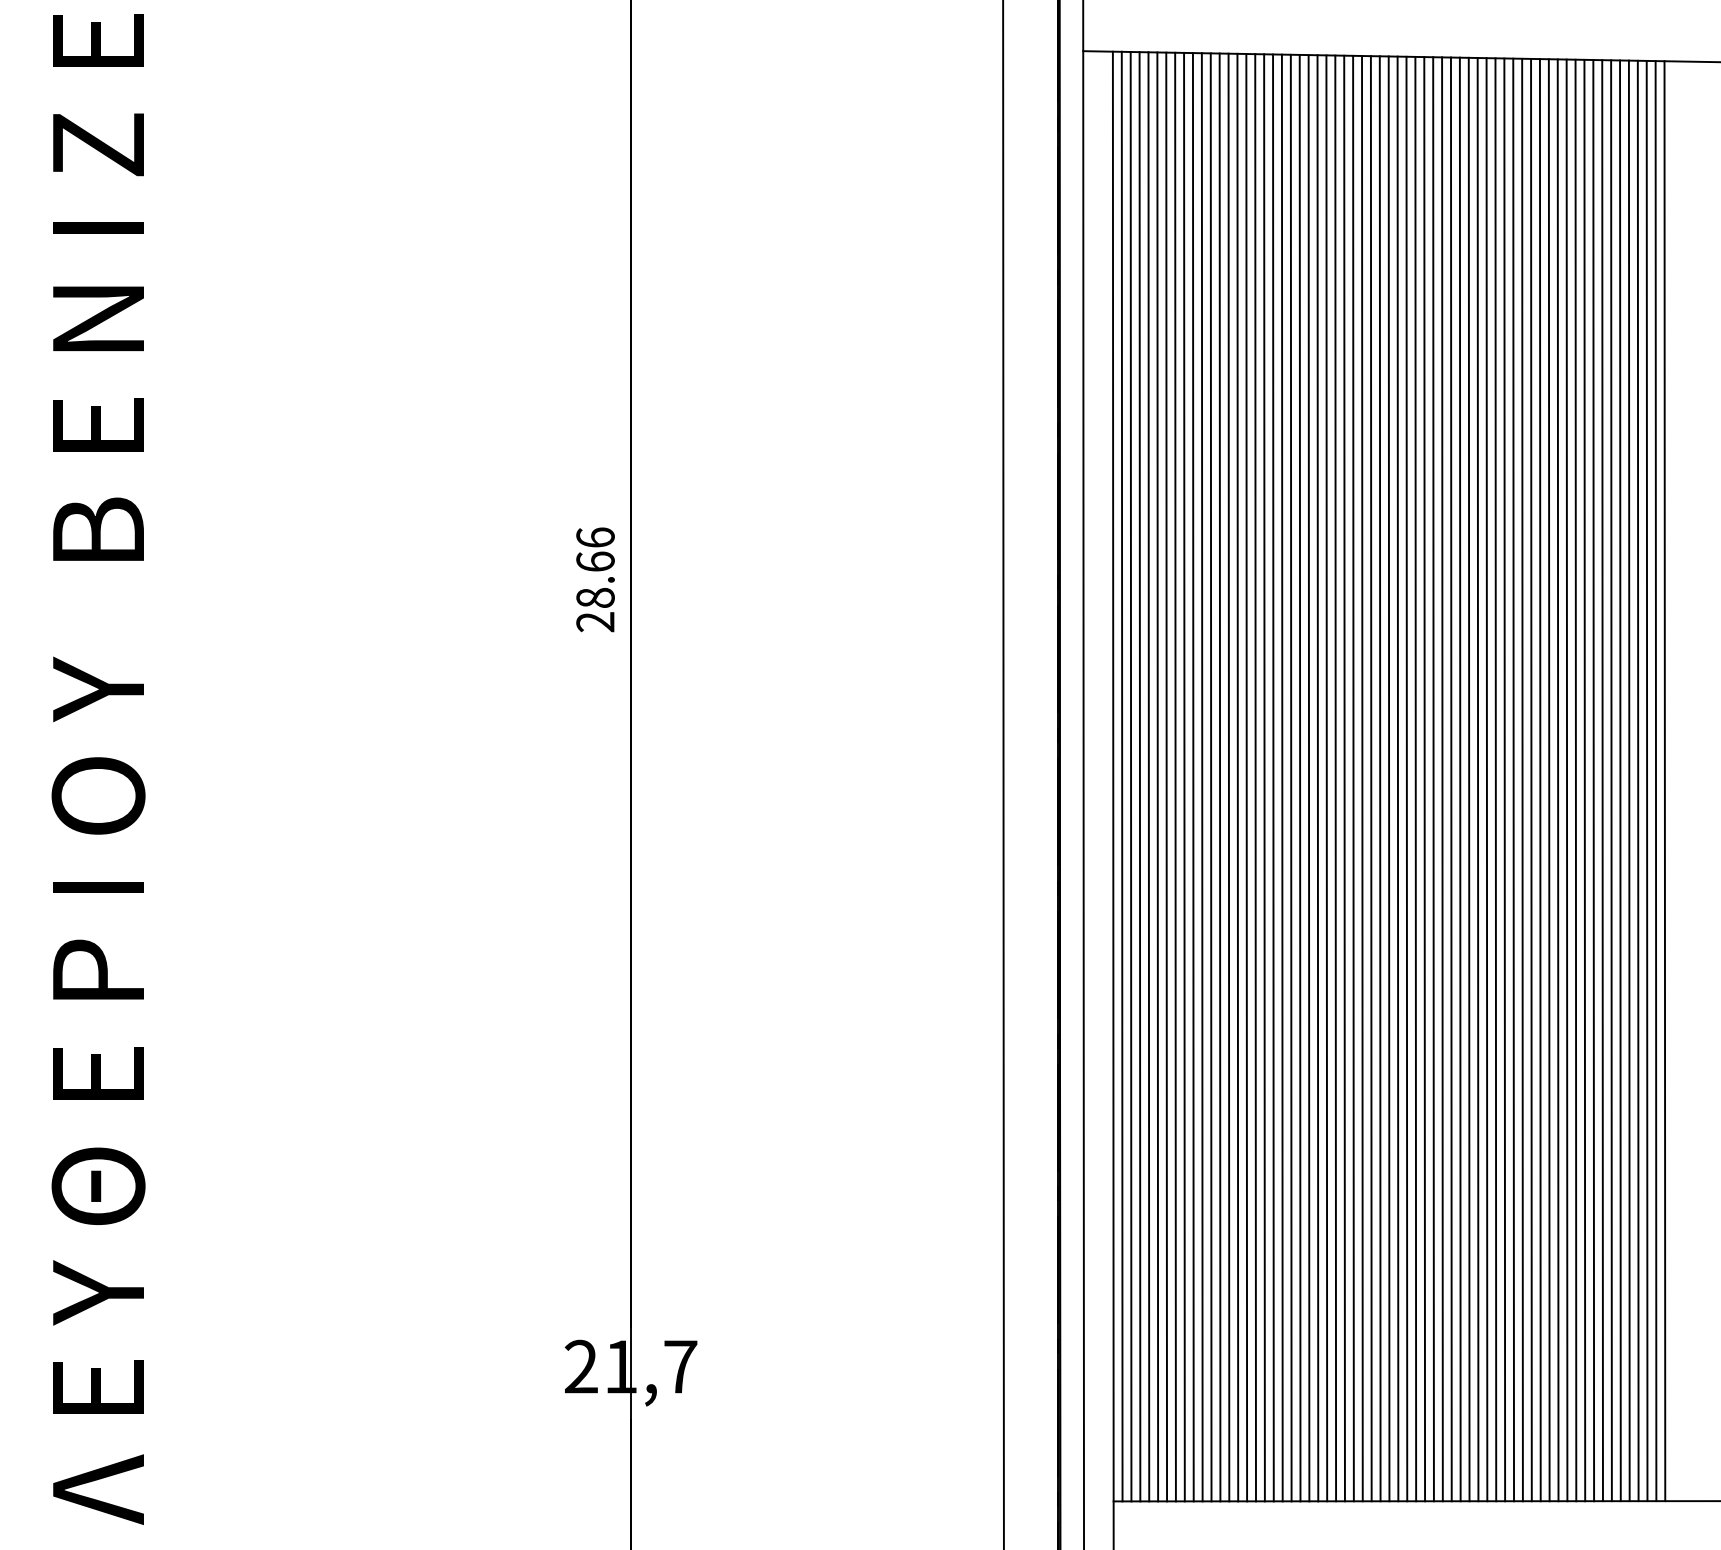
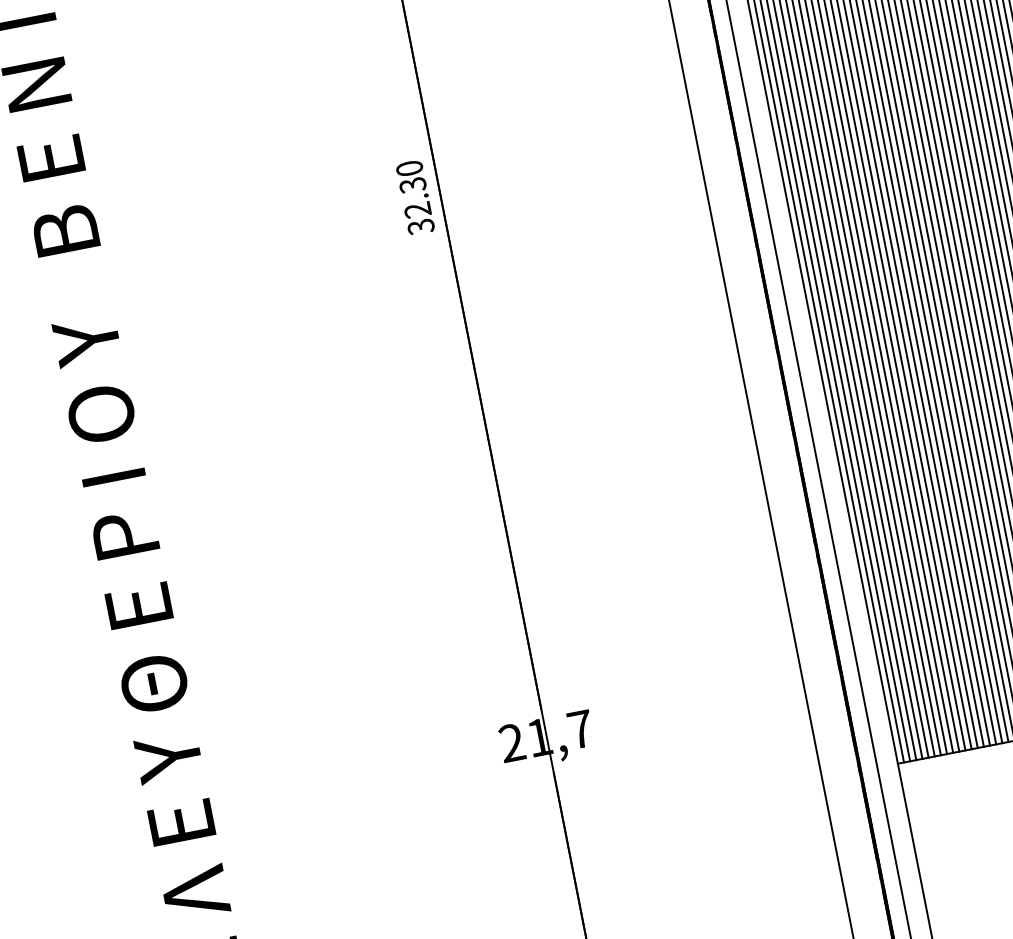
text: (595, 579) -> (415, 197), 28.66 -> 32.30

